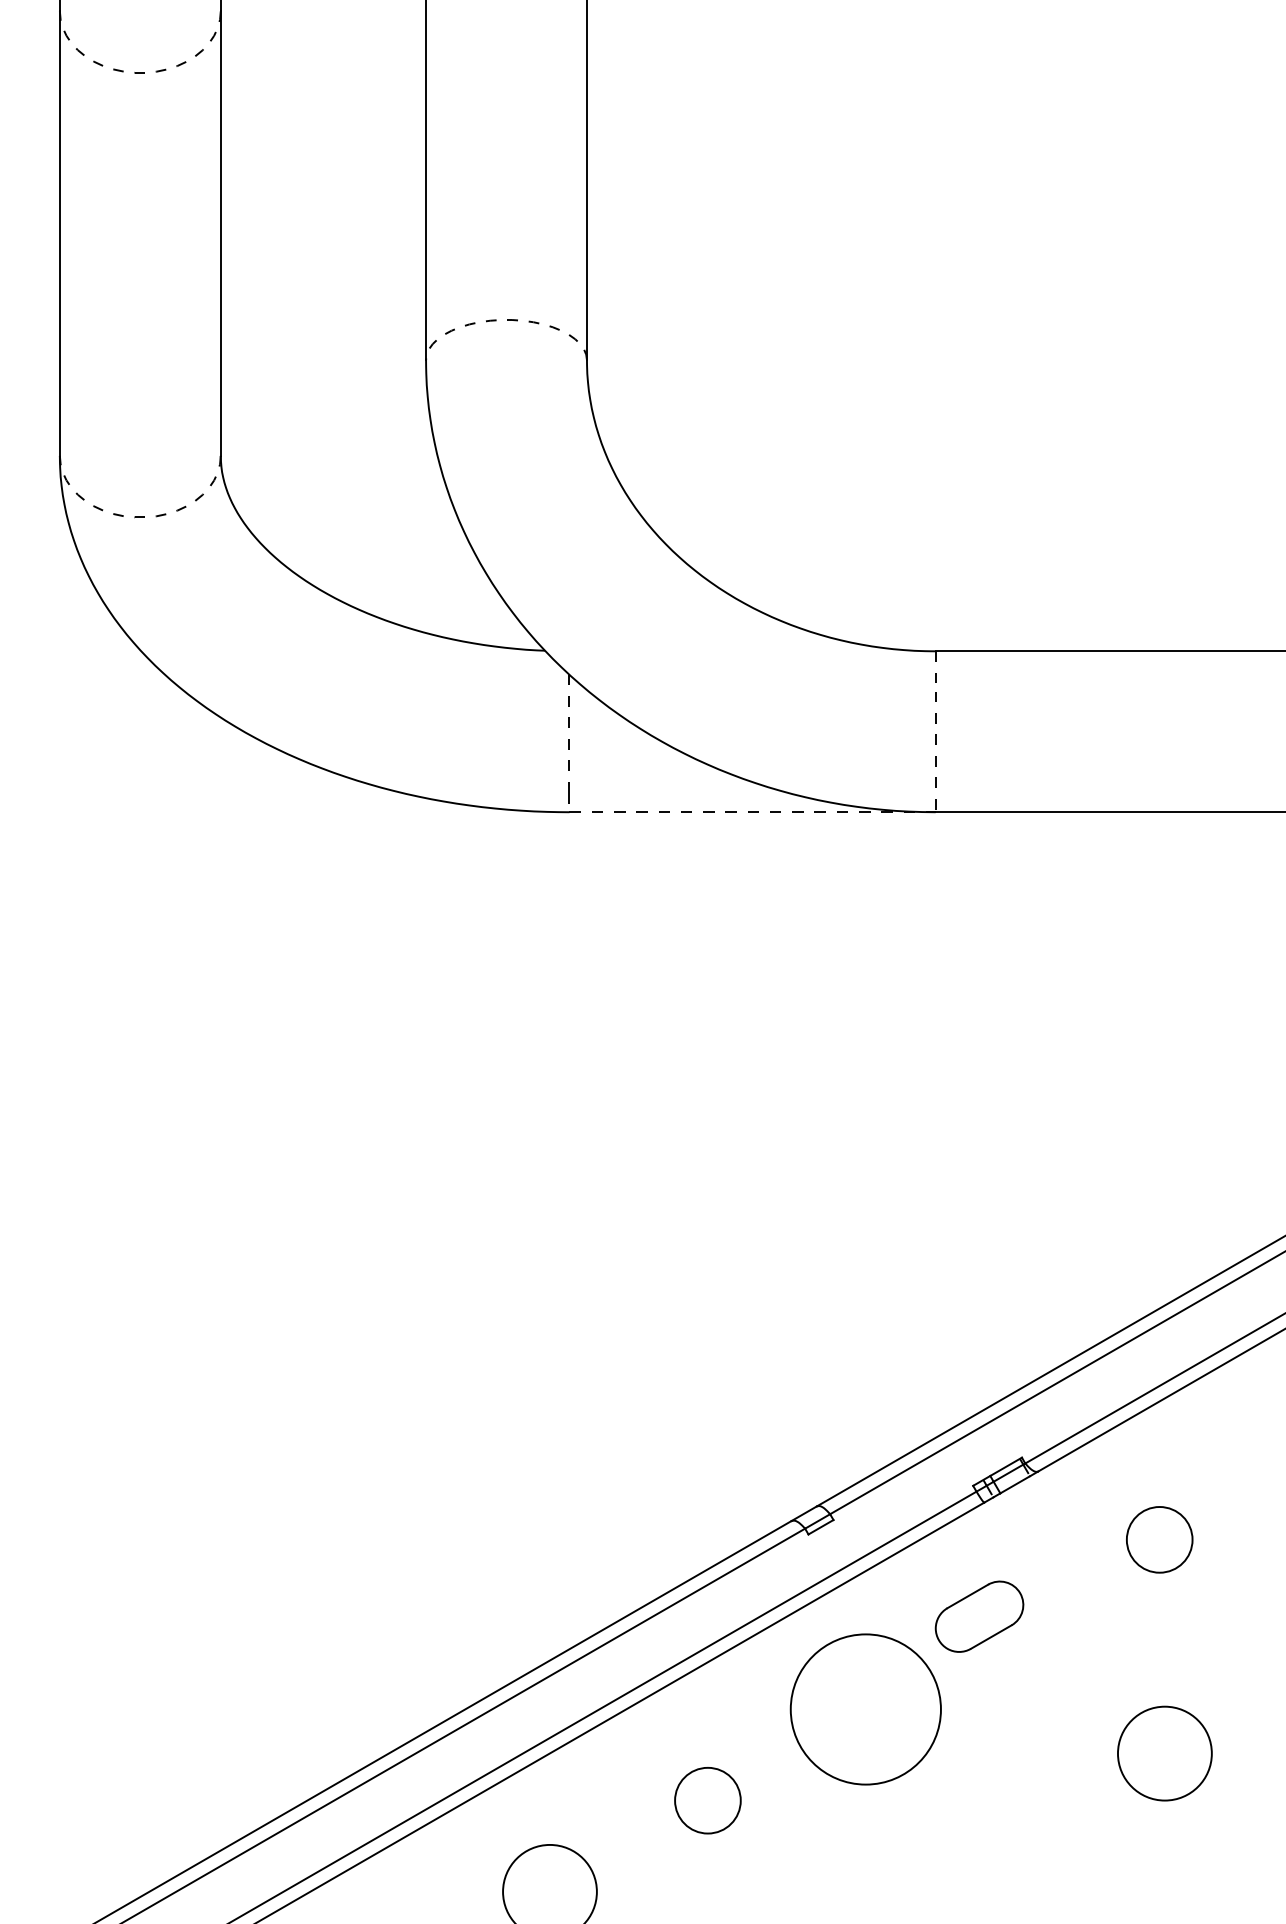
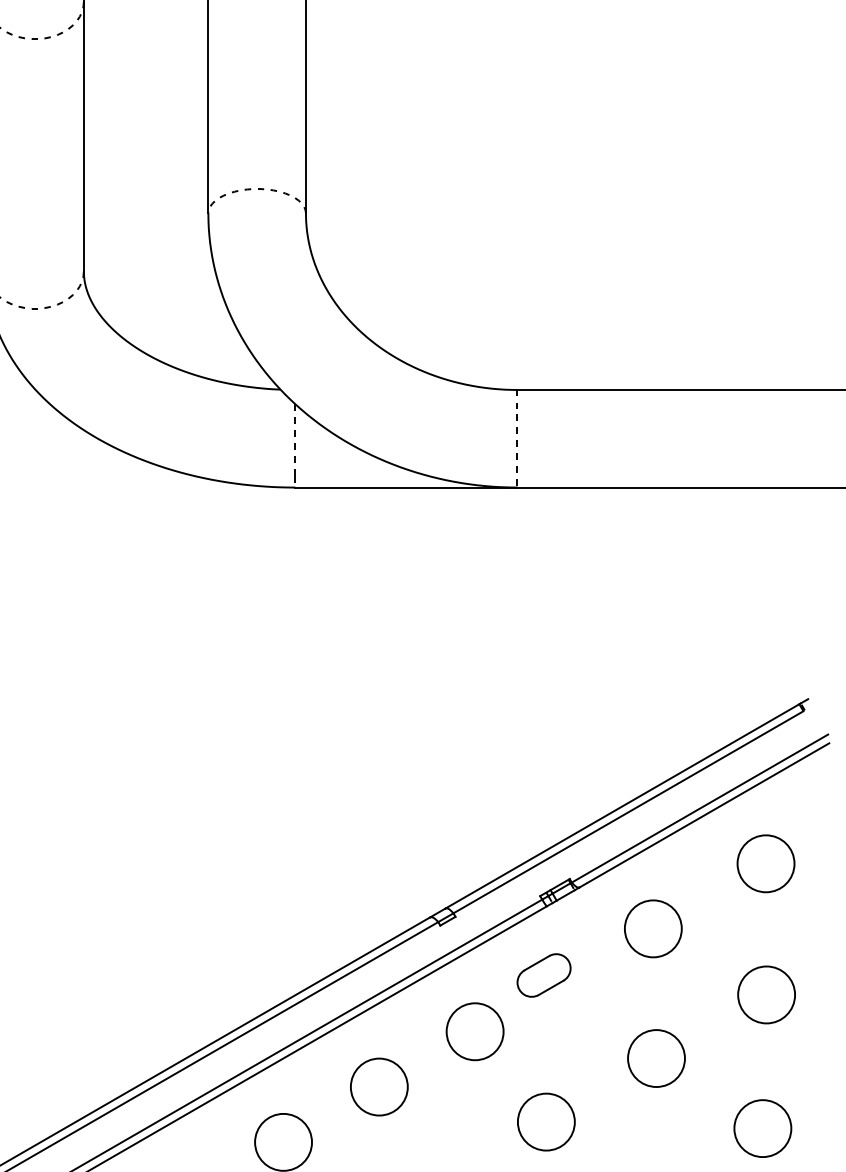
line: (752, 812) -> (406, 487), dashed -> solid
circle: (1158, 1539) -> (652, 928), size x1.43
circle: (864, 1709) -> (474, 1031), size x0.62
circle: (706, 1799) -> (378, 1086), size x1.43
circle: (983, 1857) -> (546, 1121), added

